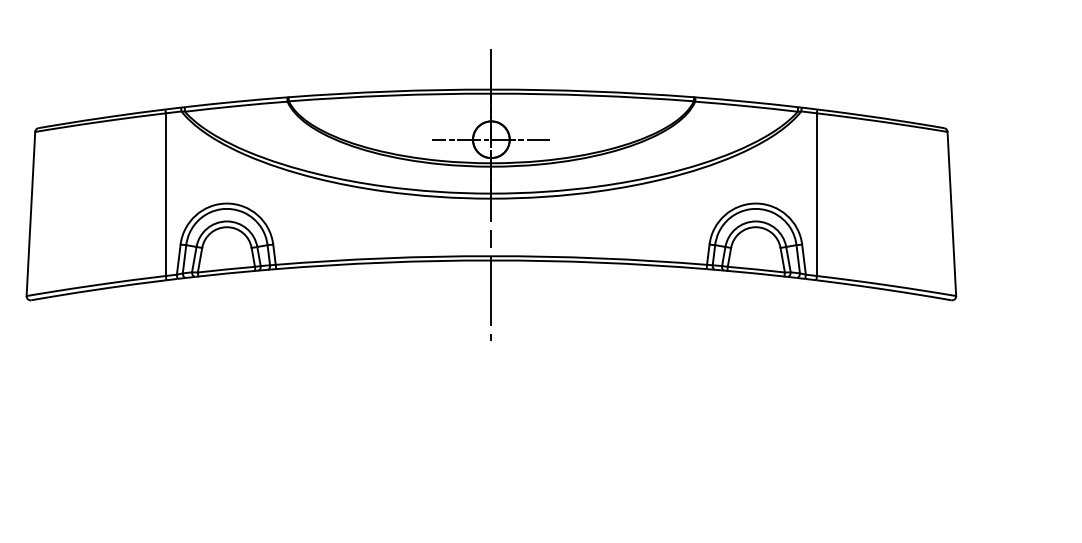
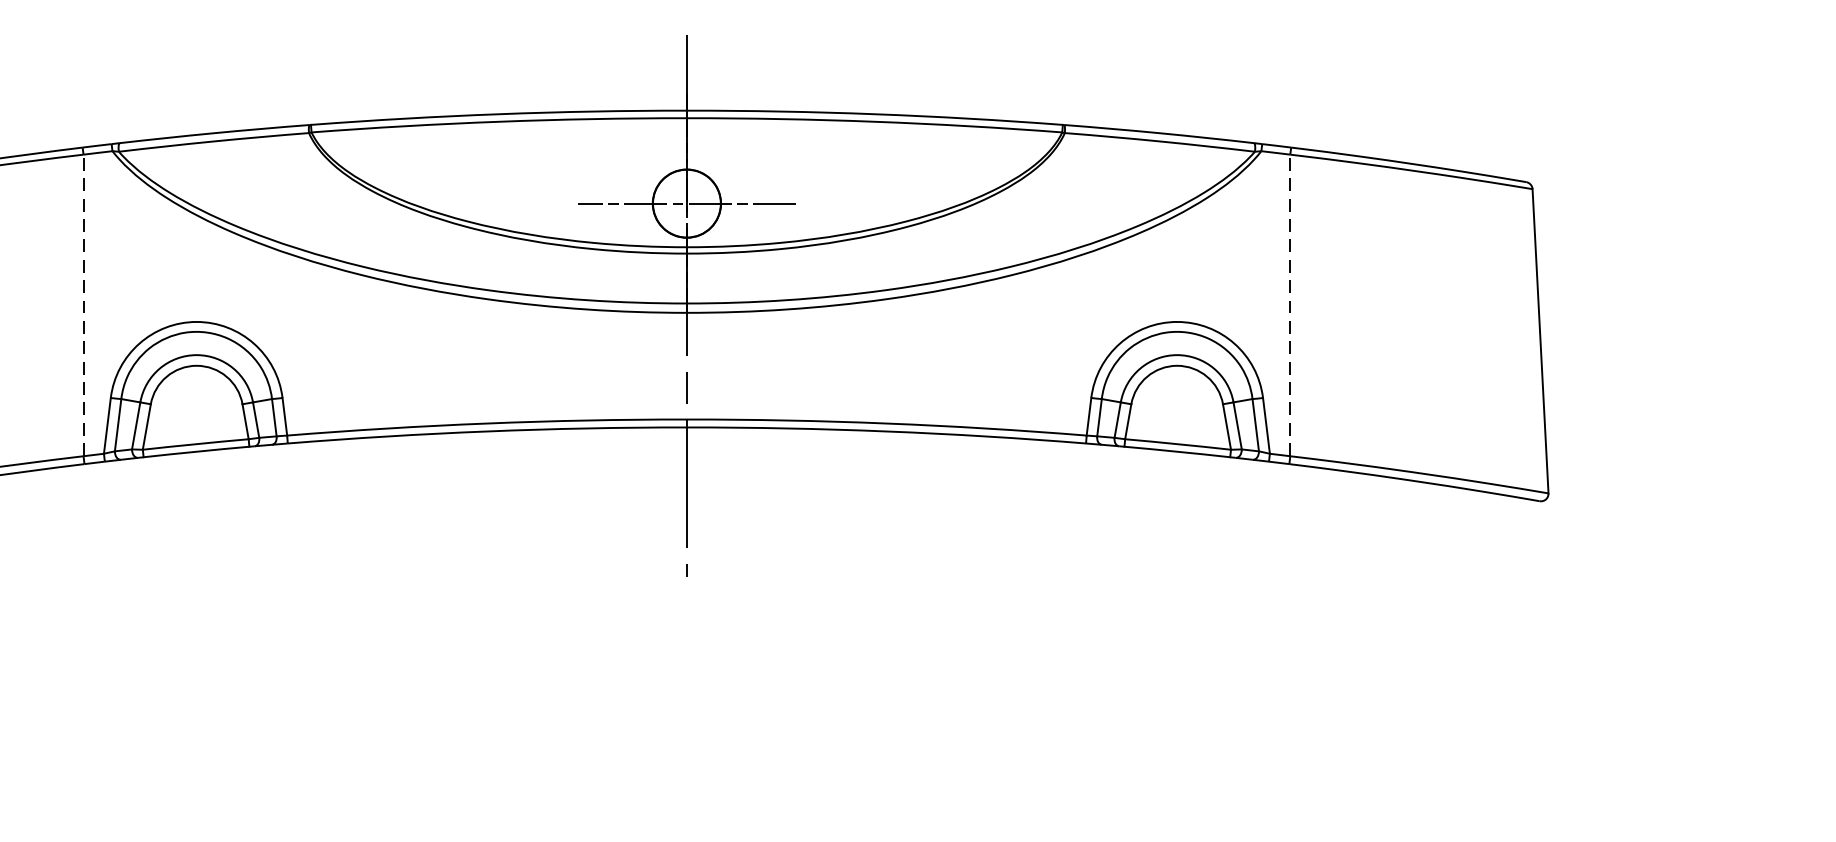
line: (165, 194) -> (82, 305), solid -> dashed
line: (816, 194) -> (1289, 305), solid -> dashed

